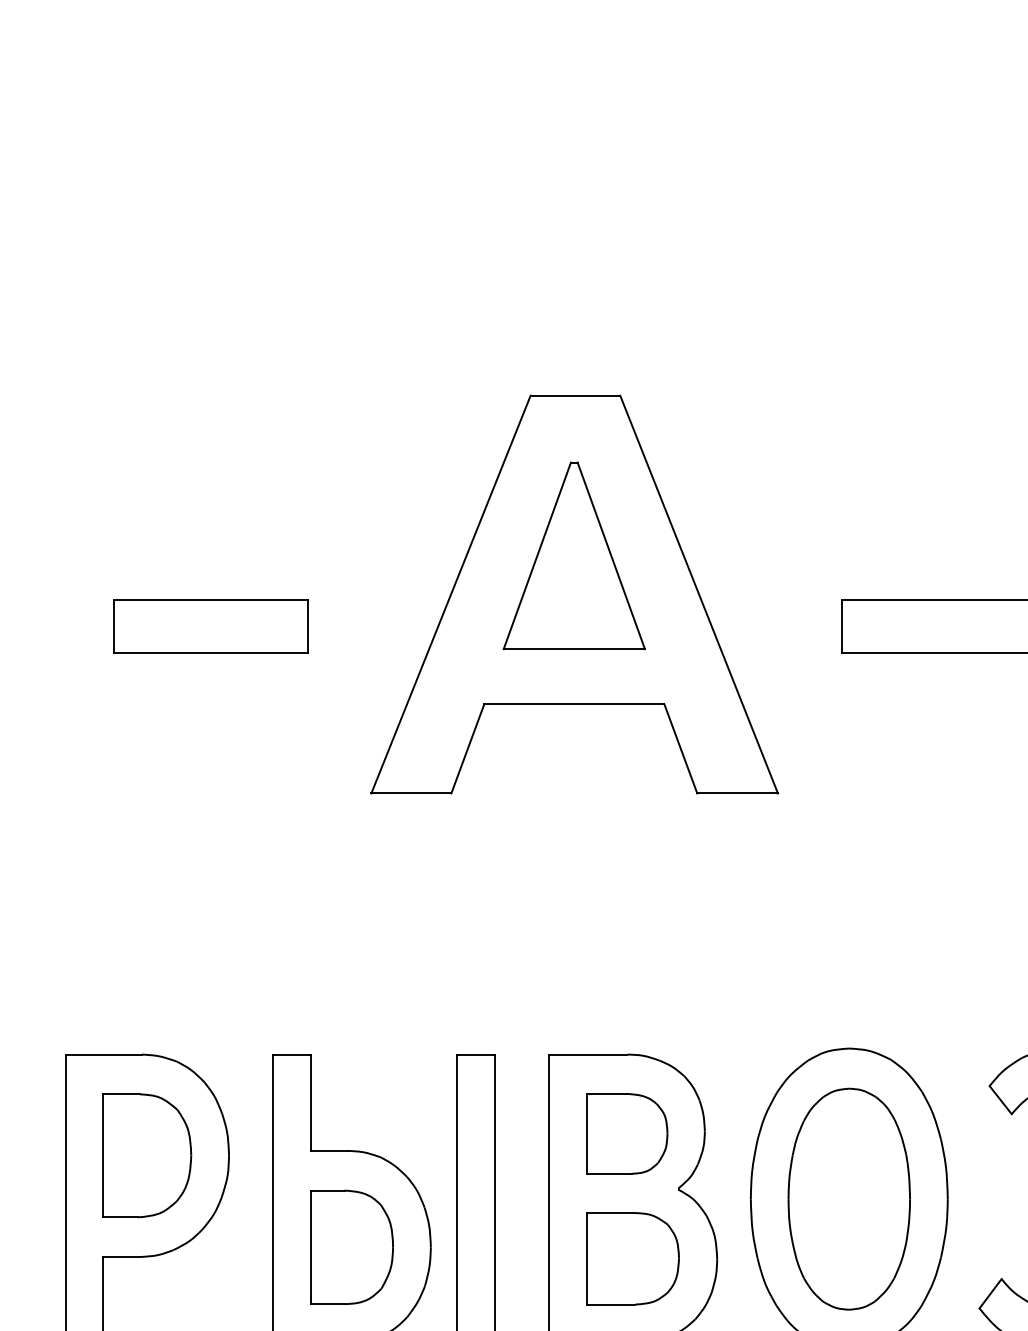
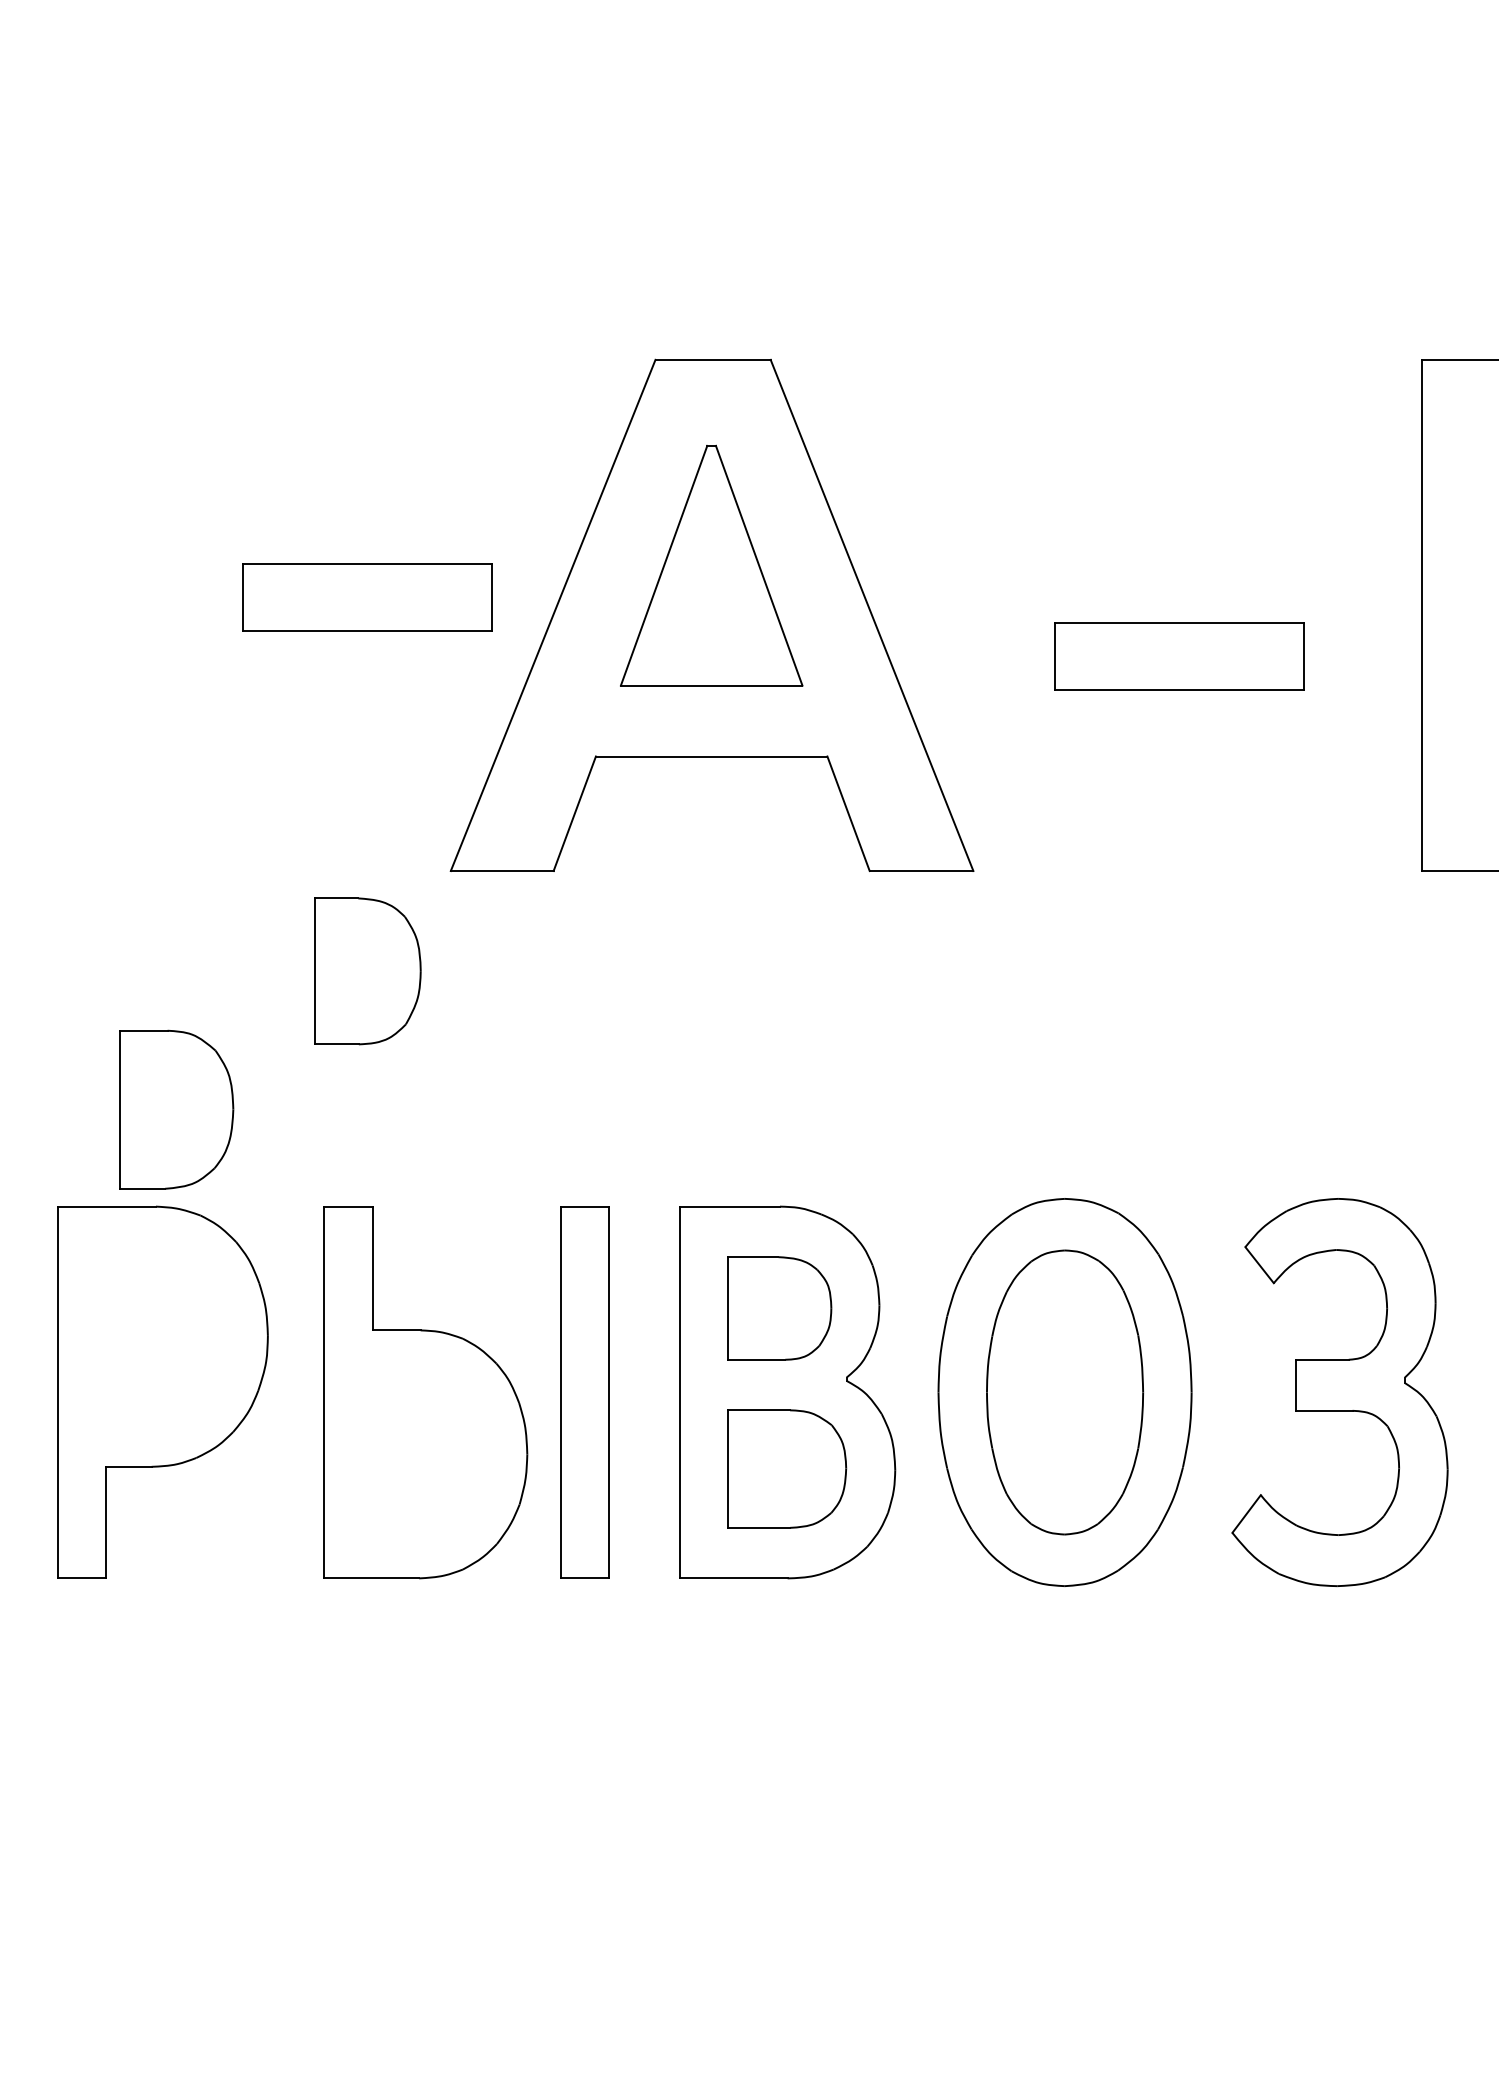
part: (210, 626) -> (367, 597), moved
part: (147, 1155) -> (176, 1109), moved
part: (351, 1247) -> (367, 971), moved

